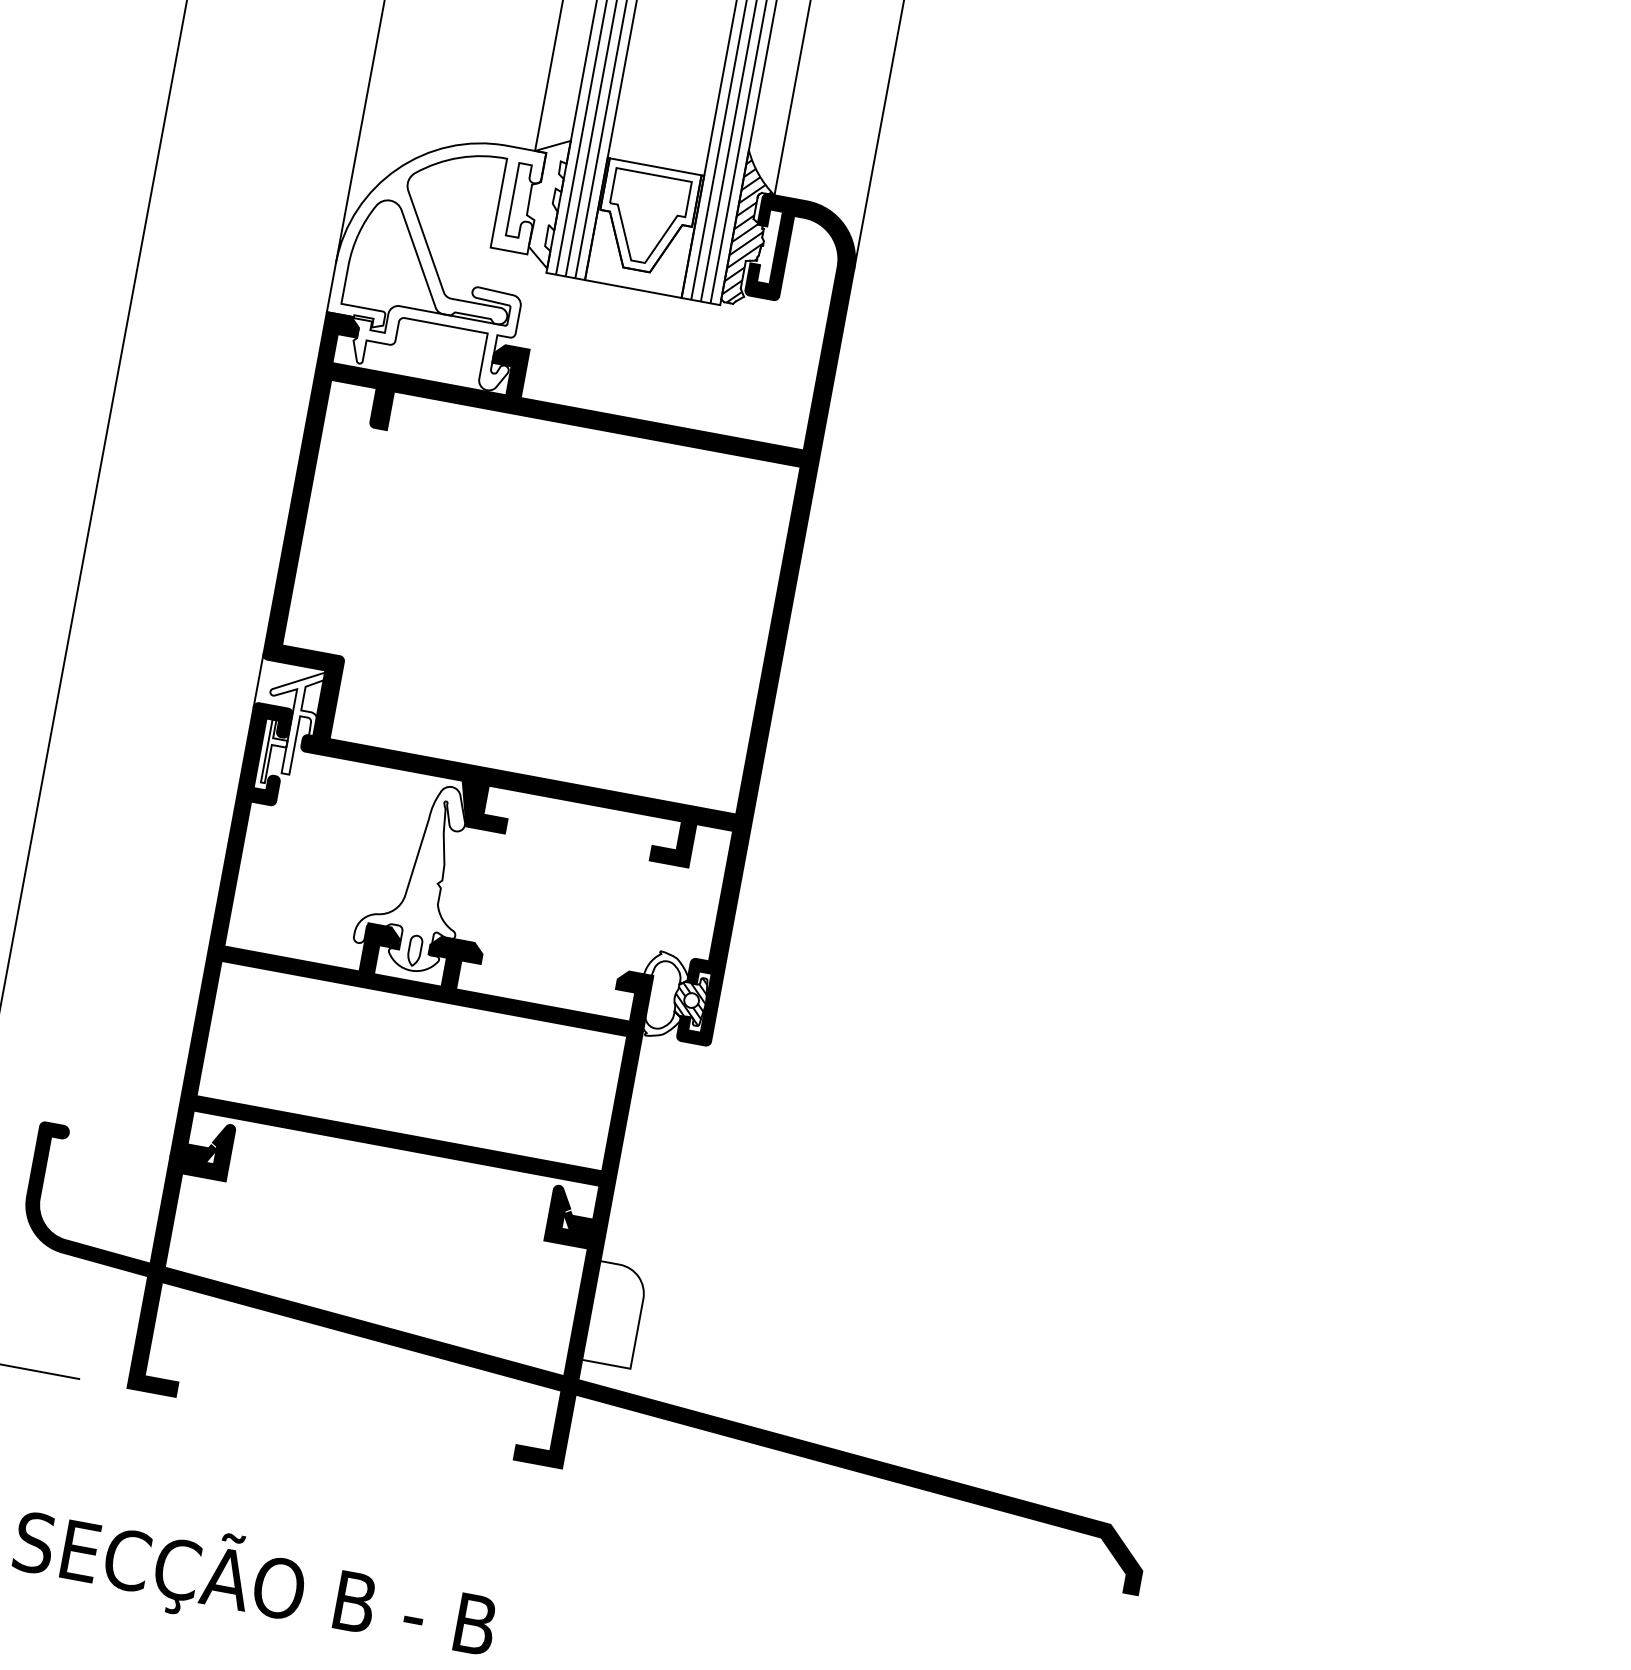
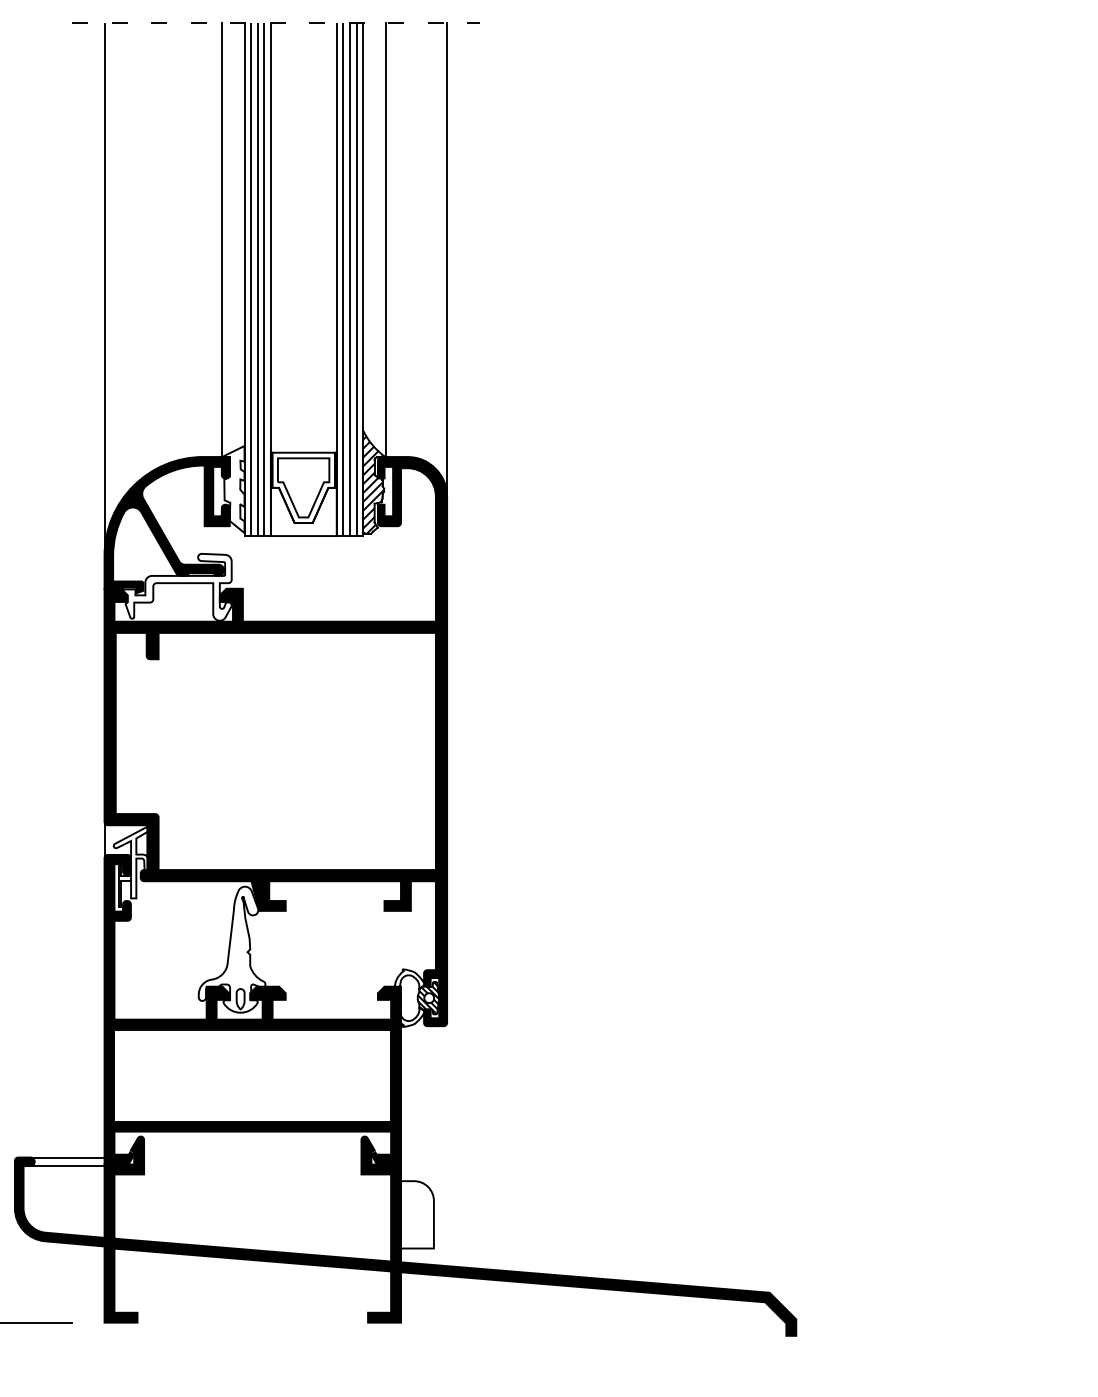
fill: (434, 236) -> (166, 525), added
line: (118, 1135) -> (67, 1157), added
line: (115, 1148) -> (67, 1166), added

